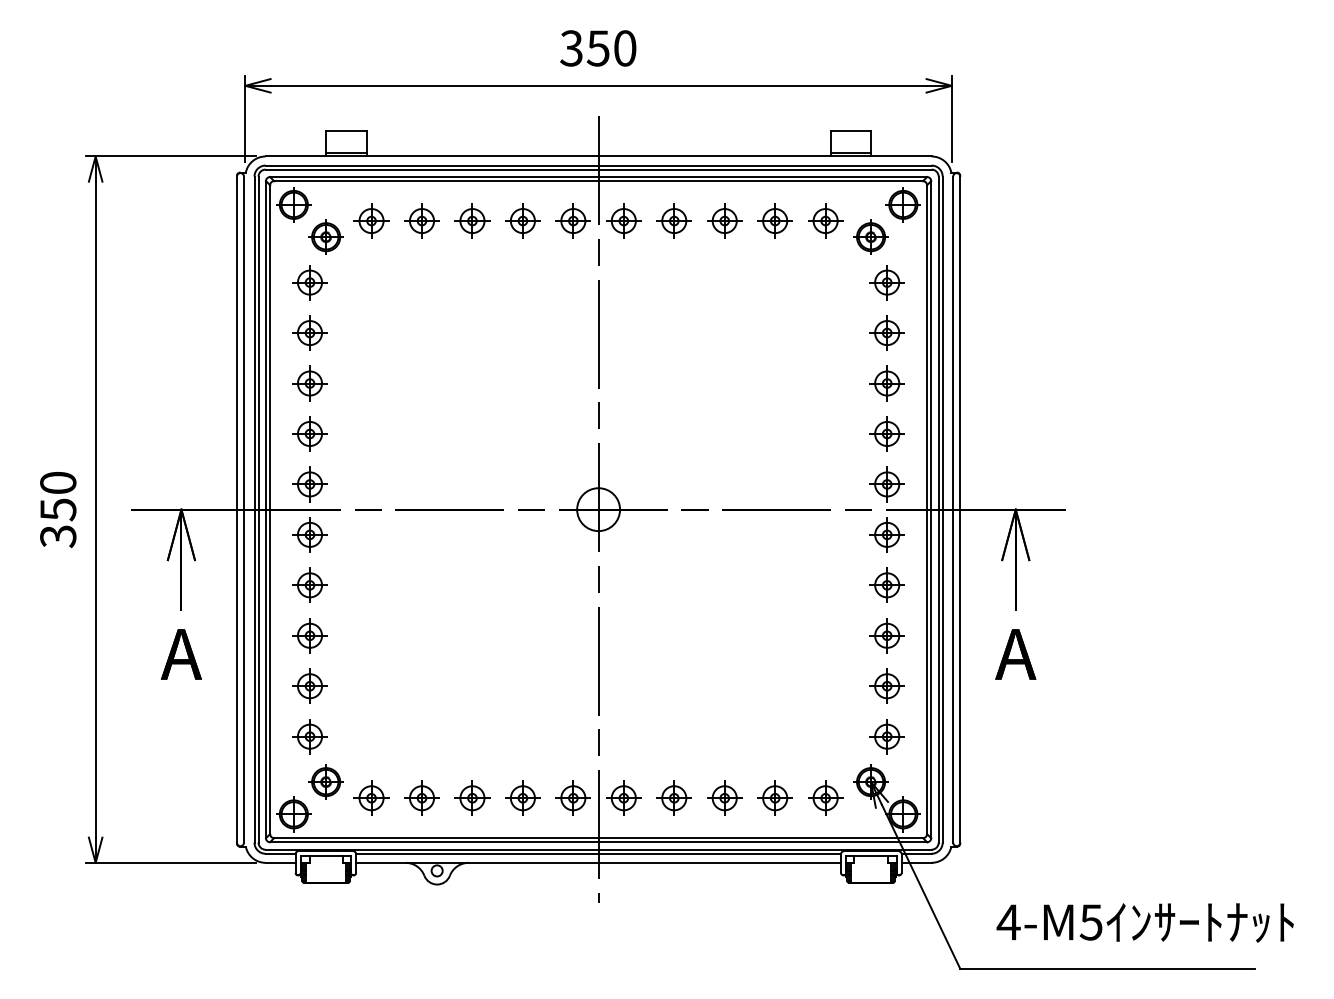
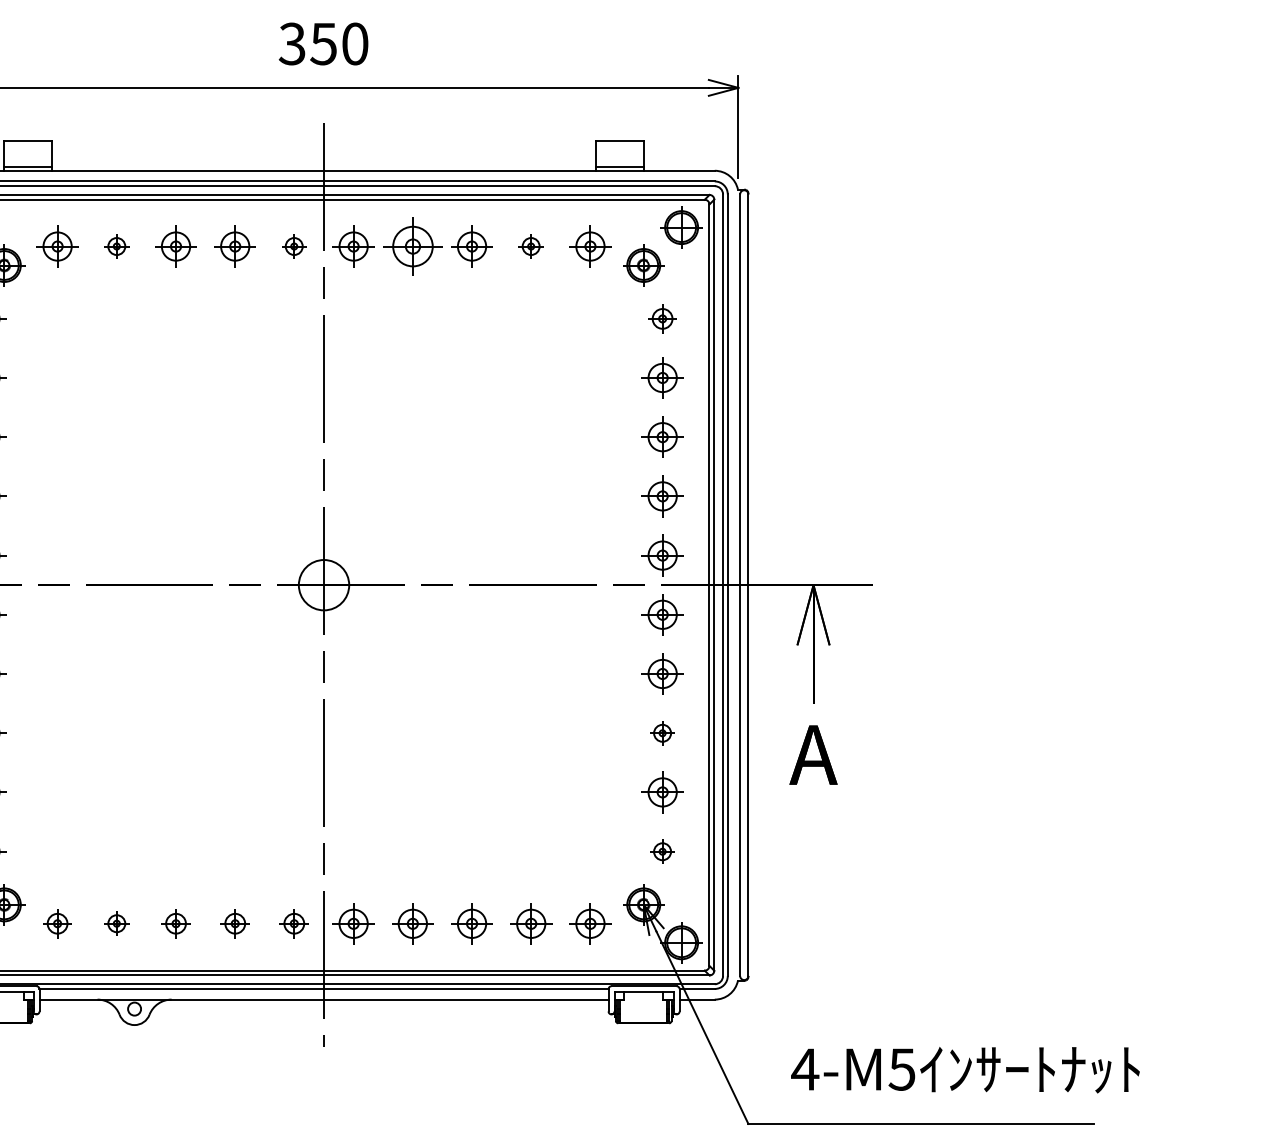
part: (421, 220) -> (116, 245), size x0.6
part: (572, 220) -> (293, 245), size x0.6
part: (673, 220) -> (411, 245), size x1.4
part: (774, 220) -> (530, 245), size x0.6
part: (886, 282) -> (661, 318), size x0.7
part: (886, 635) -> (661, 732), size x0.6
part: (886, 736) -> (661, 851), size x0.6
part: (371, 797) -> (57, 922), size x0.7
part: (421, 797) -> (116, 922), size x0.6
part: (472, 797) -> (176, 922), size x0.7
part: (522, 797) -> (234, 922), size x0.7
part: (572, 797) -> (293, 922), size x0.7

